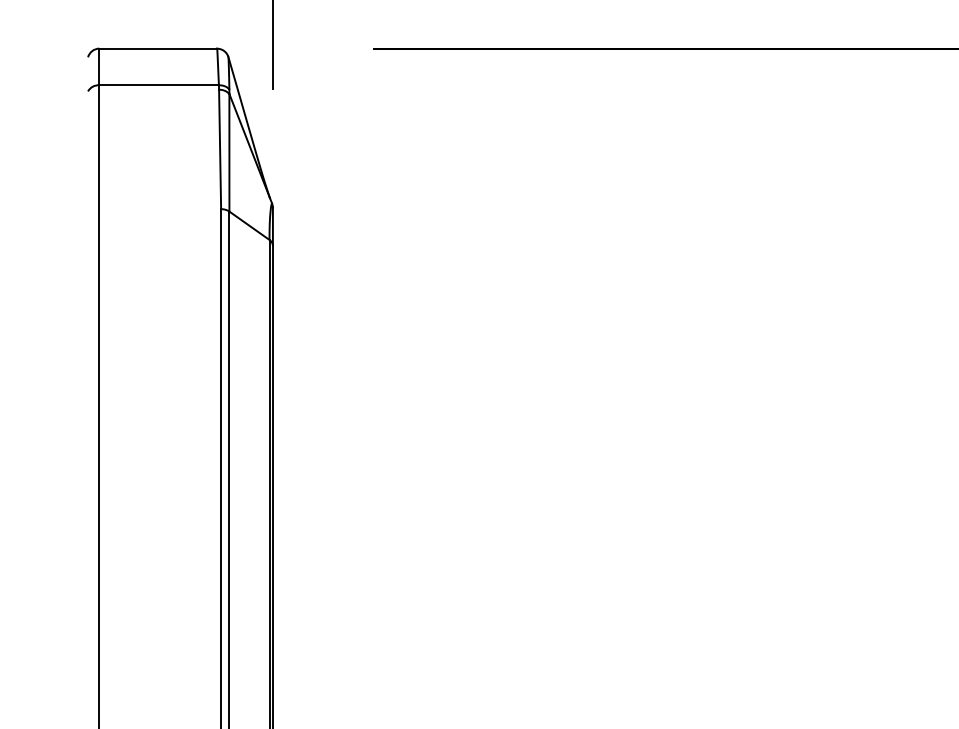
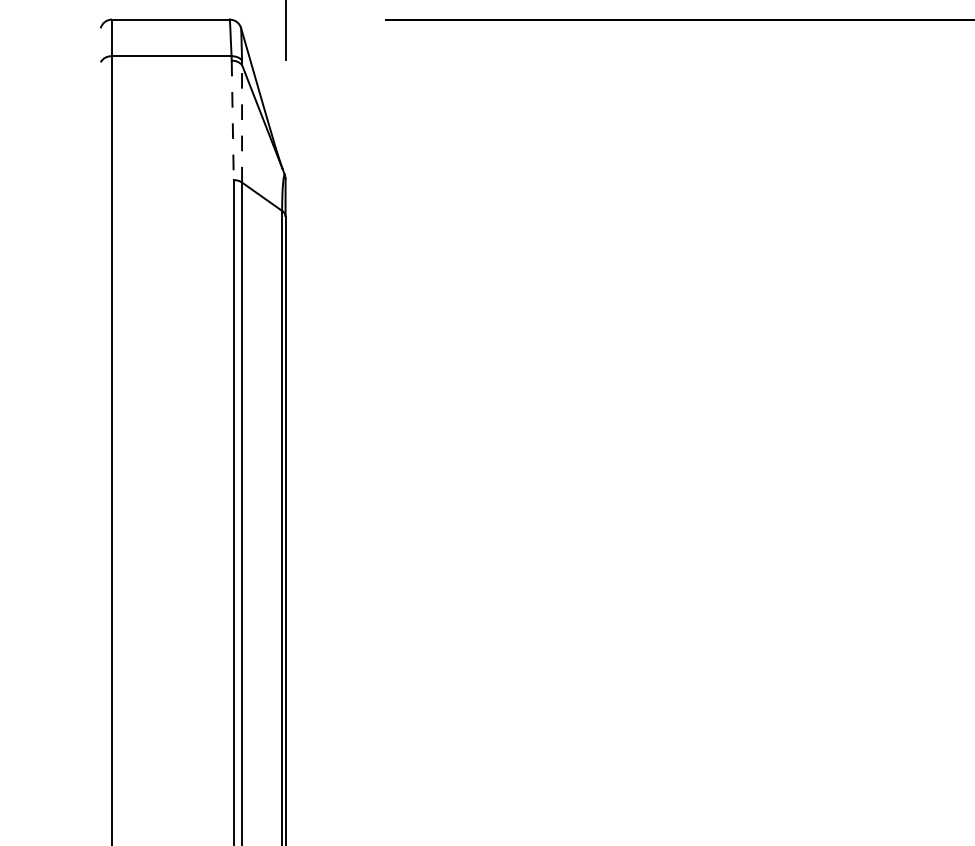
line: (219, 149) -> (232, 120), solid -> dashed
line: (229, 152) -> (242, 123), solid -> dashed

